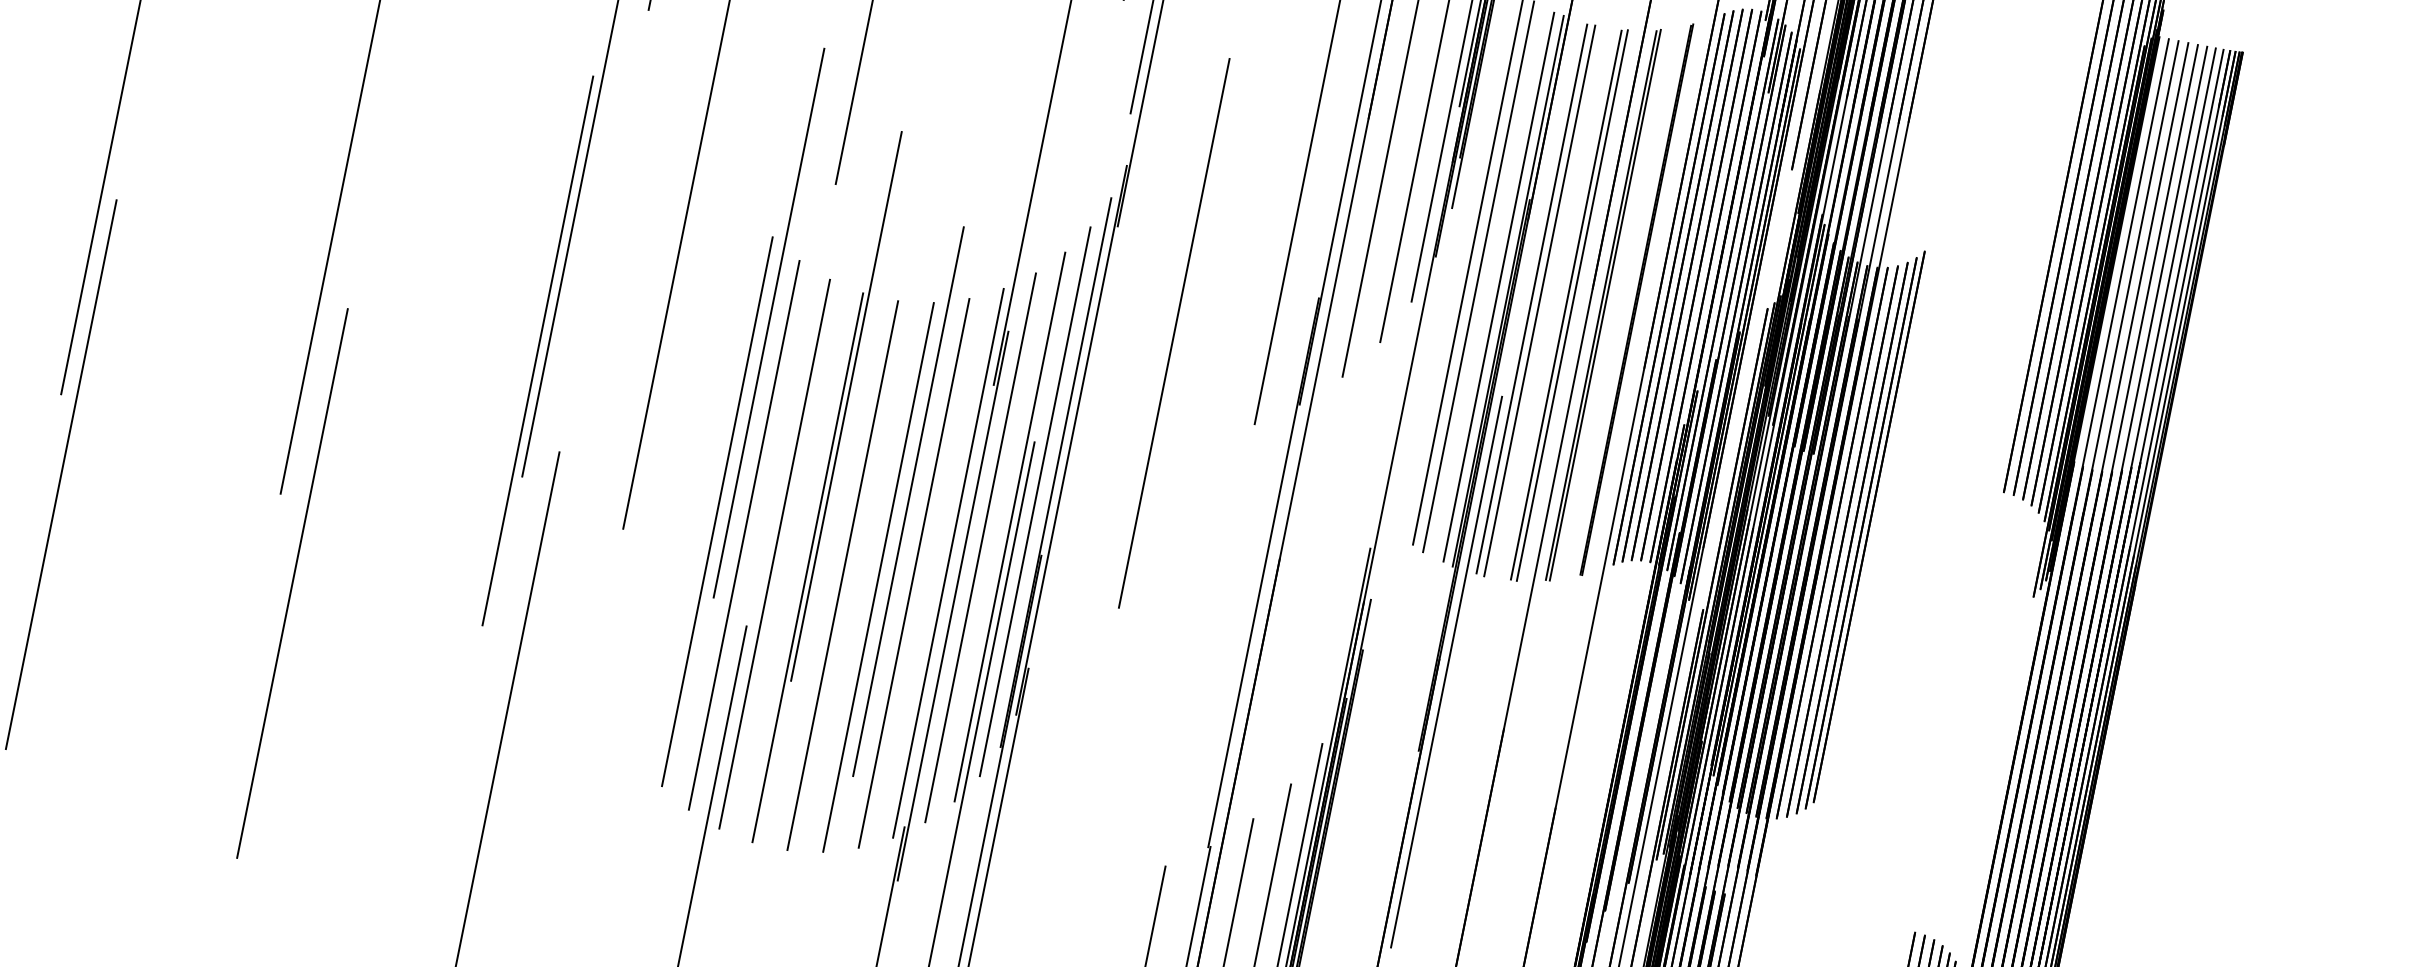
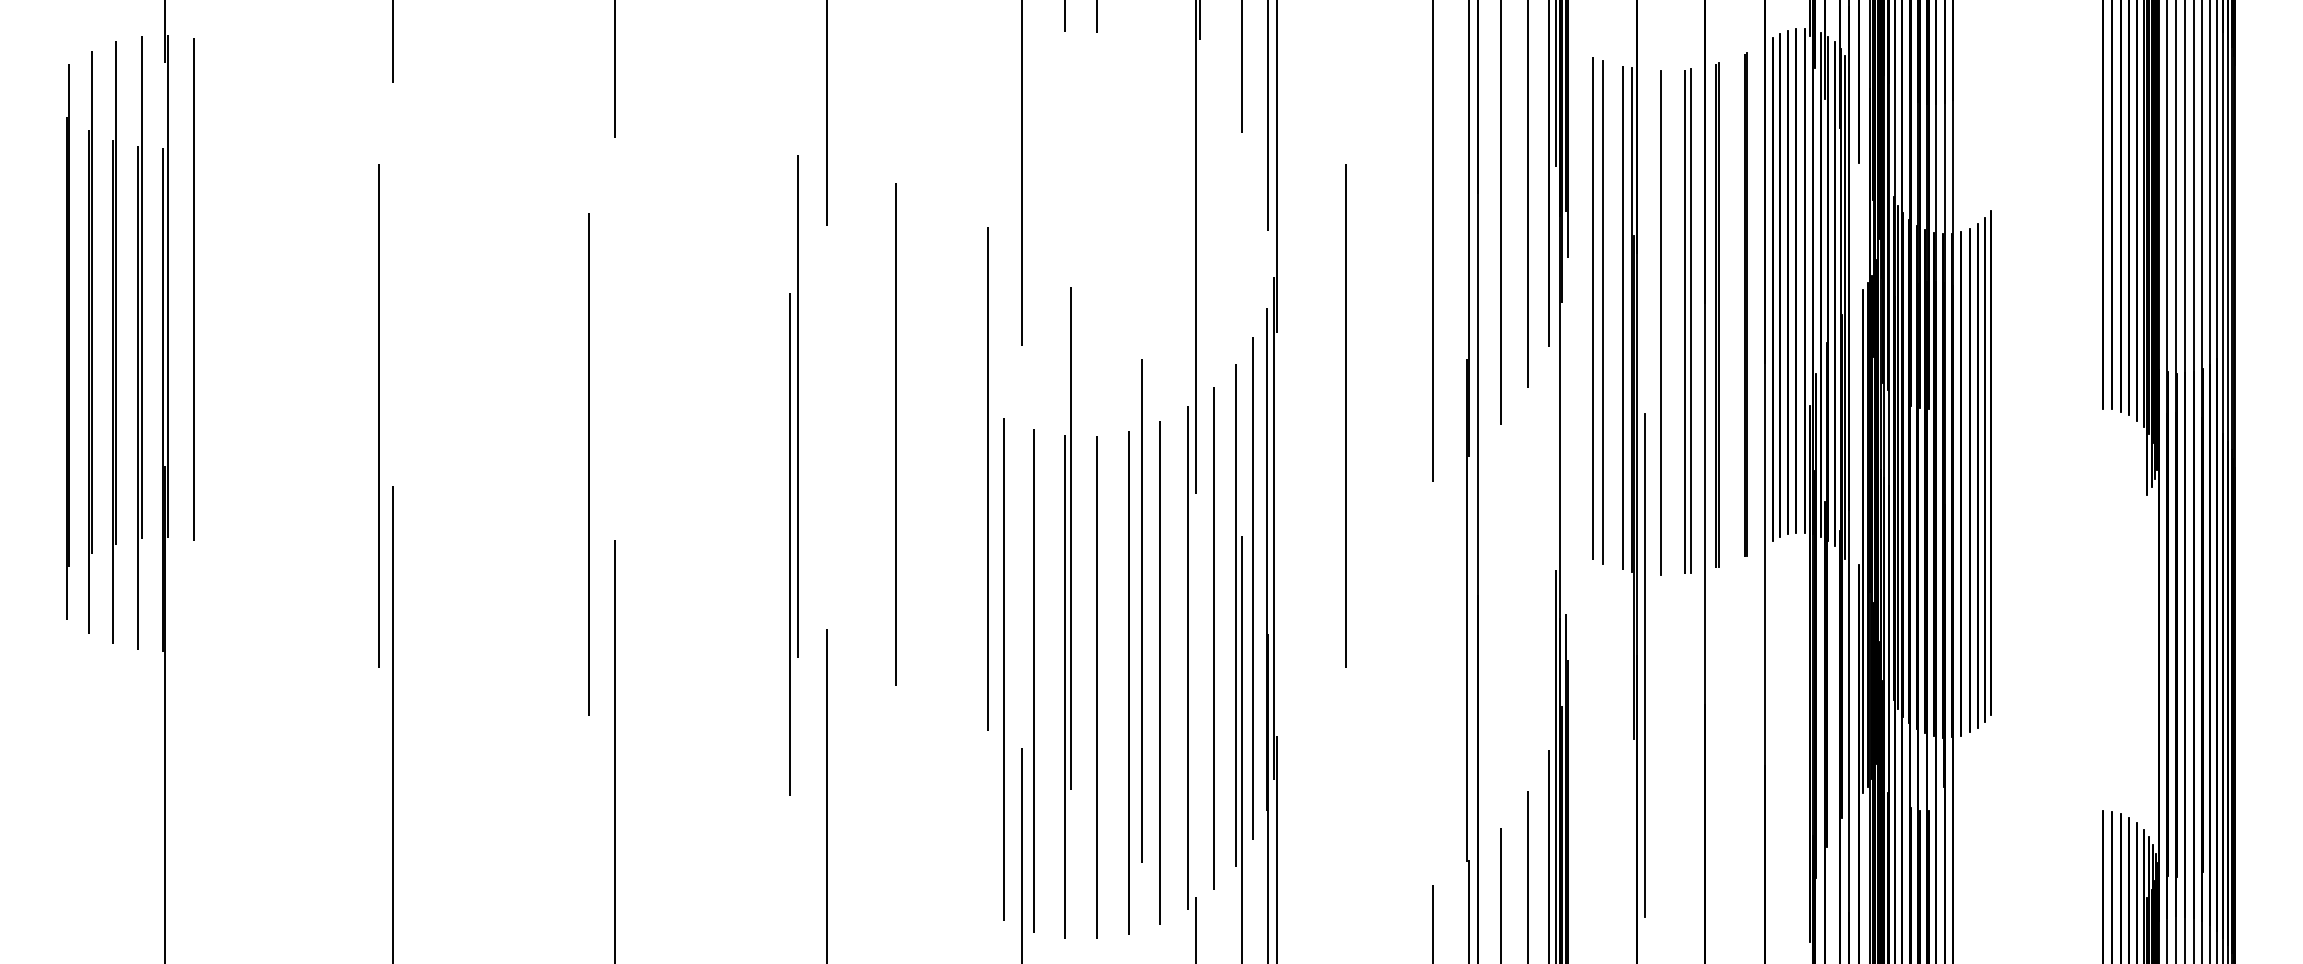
line: (1531, 298) -> (1653, 322), removed
line: (716, 511) -> (975, 653), removed
line: (952, 605) -> (1199, 694), removed

